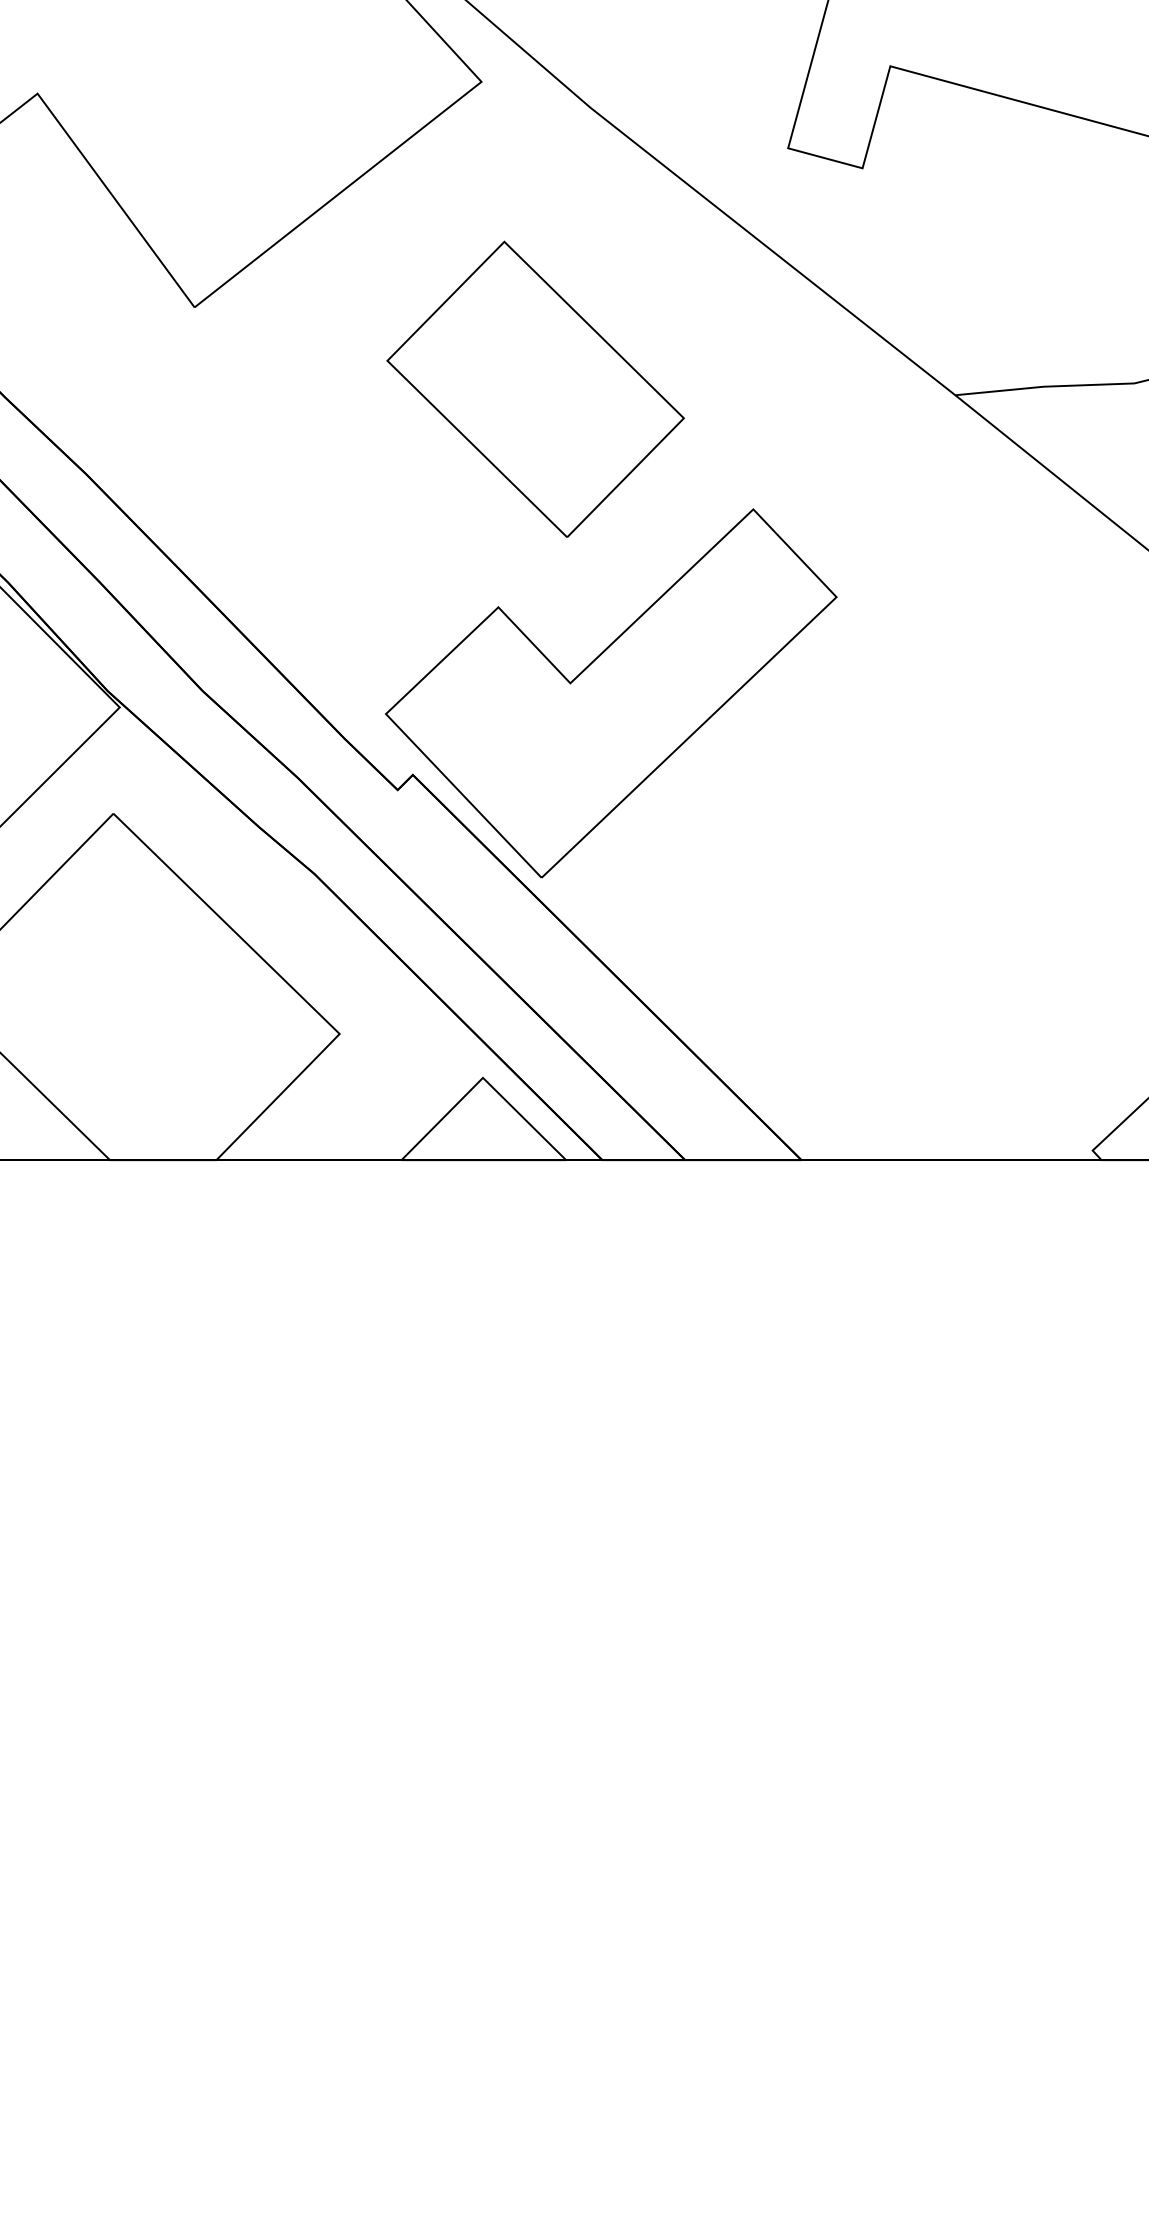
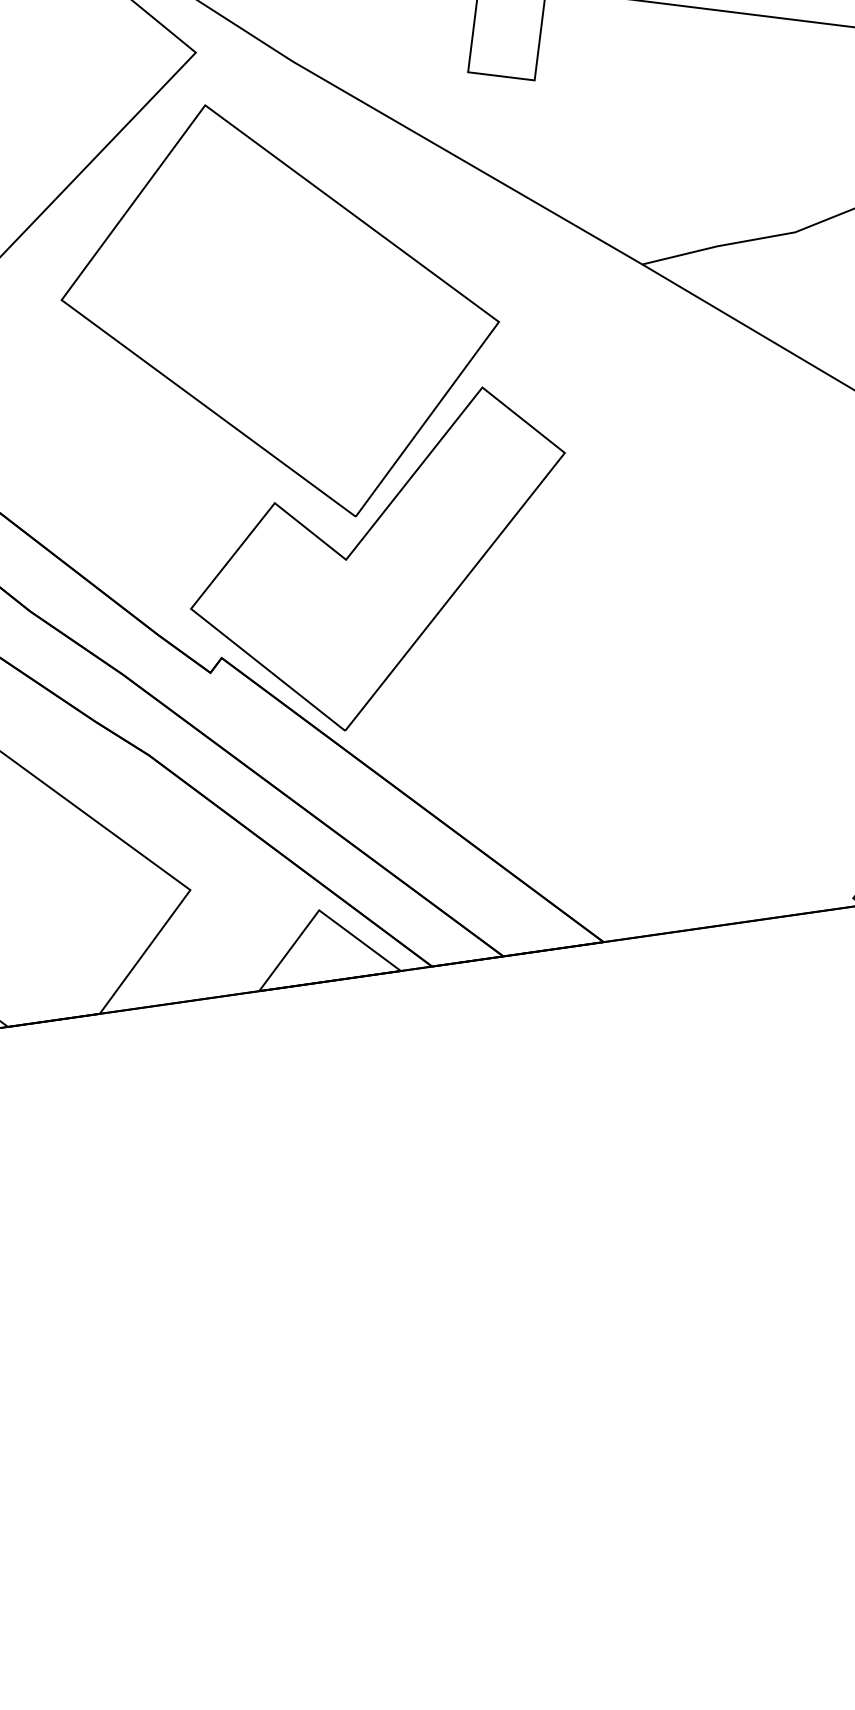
part: (535, 389) -> (280, 310), size x1.67

